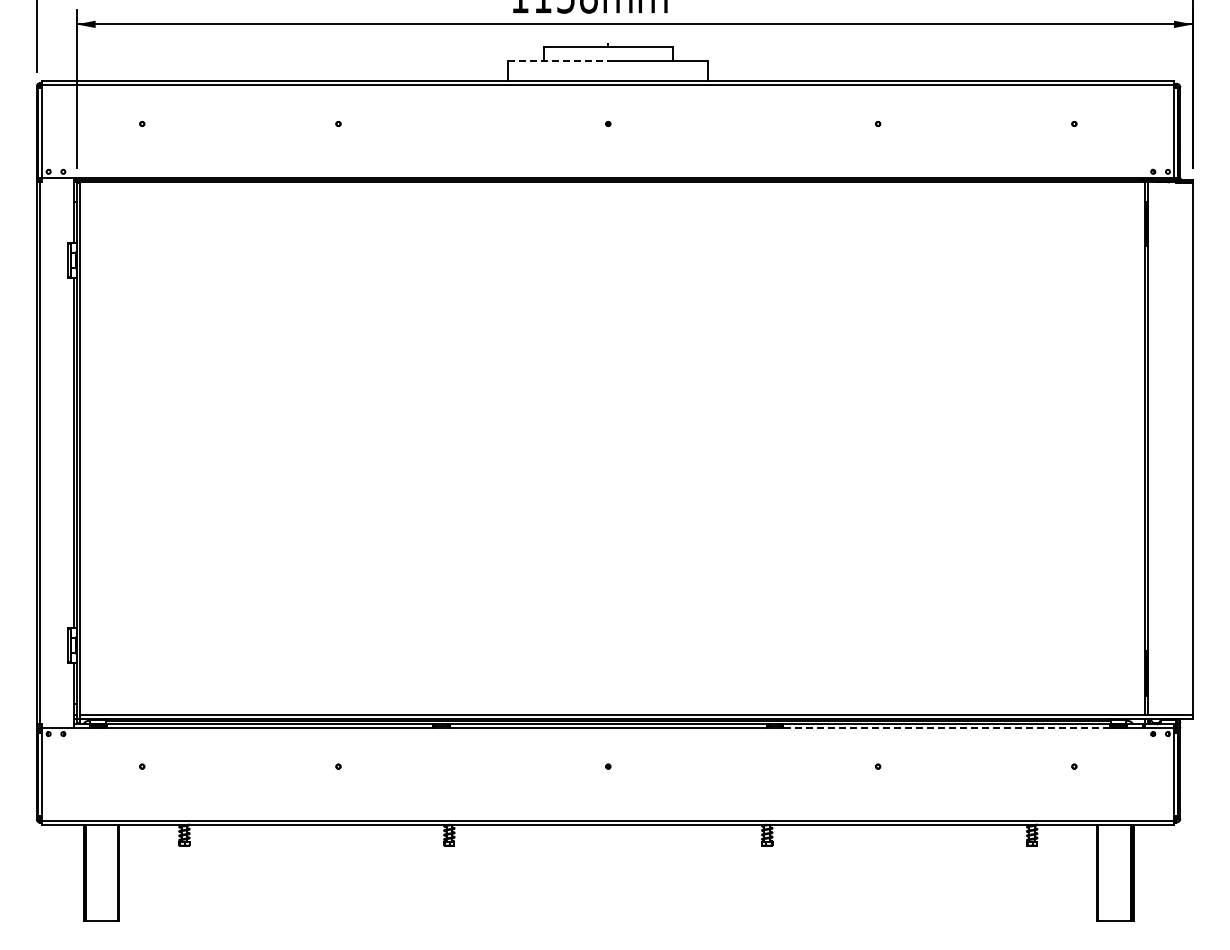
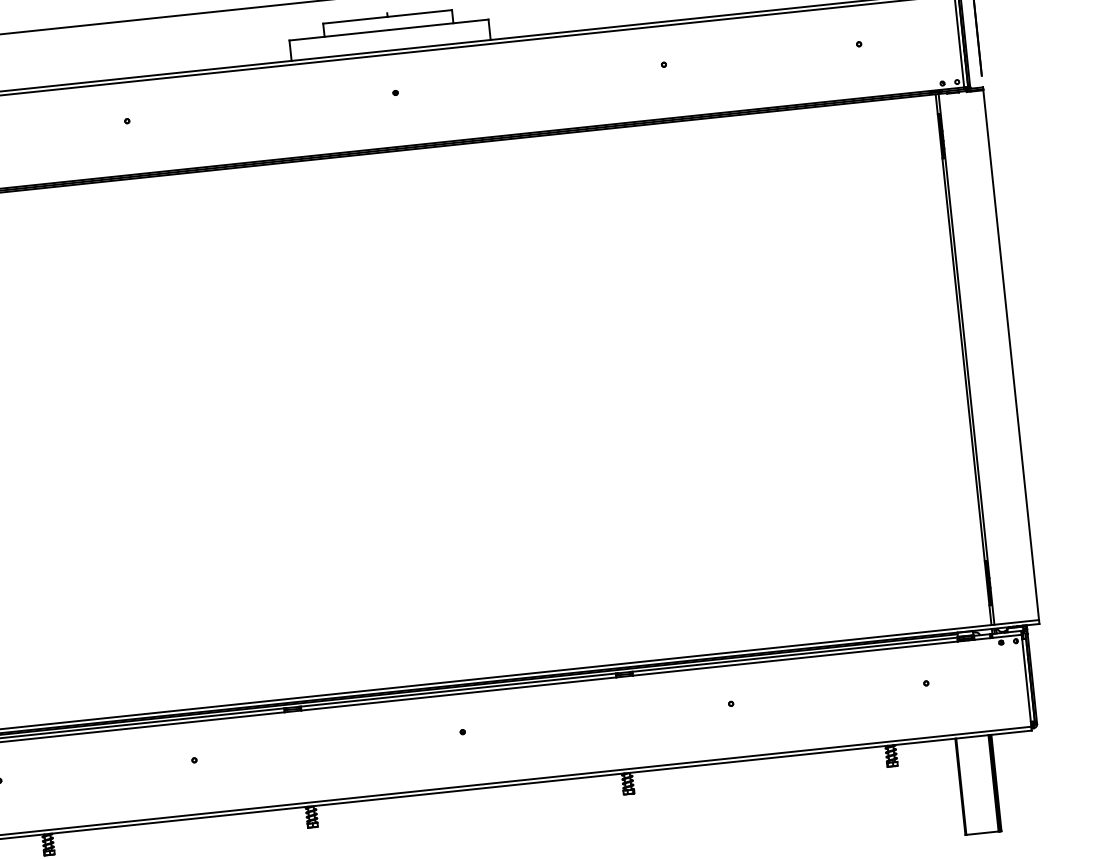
line: (558, 60) -> (339, 35), dashed -> solid
line: (946, 728) -> (795, 658), dashed -> solid

